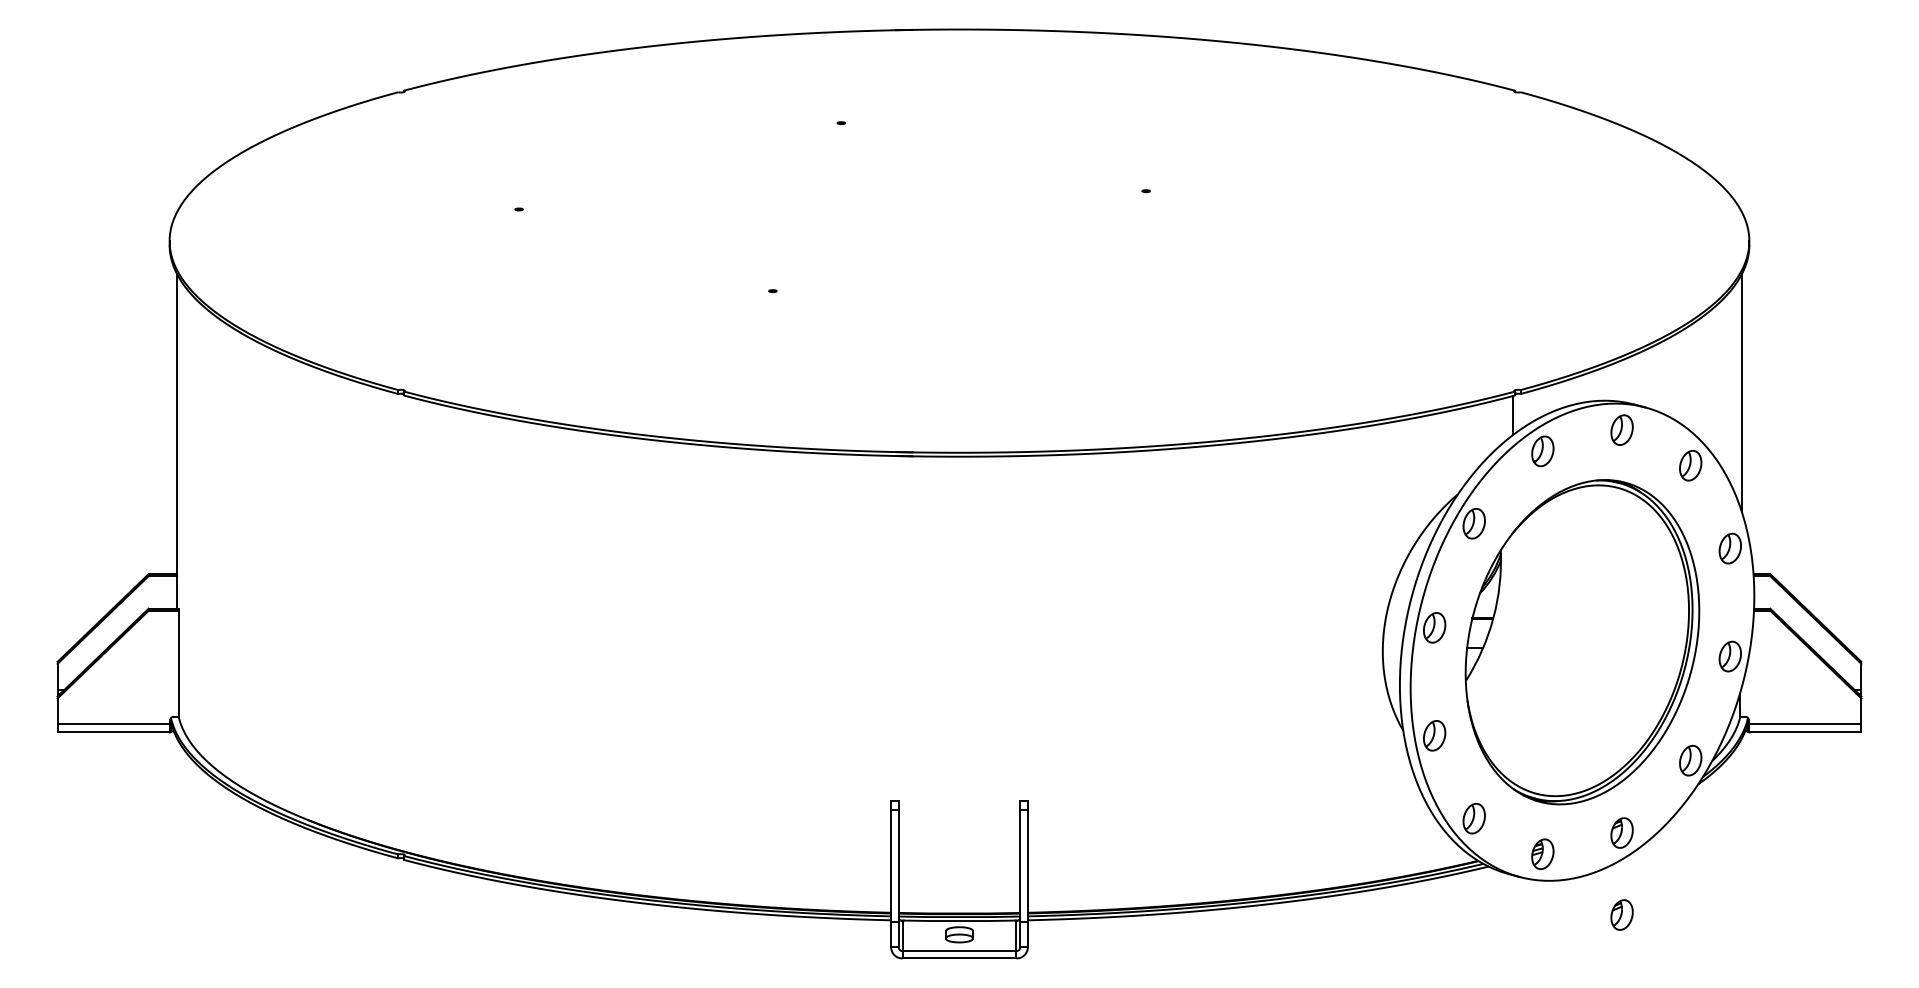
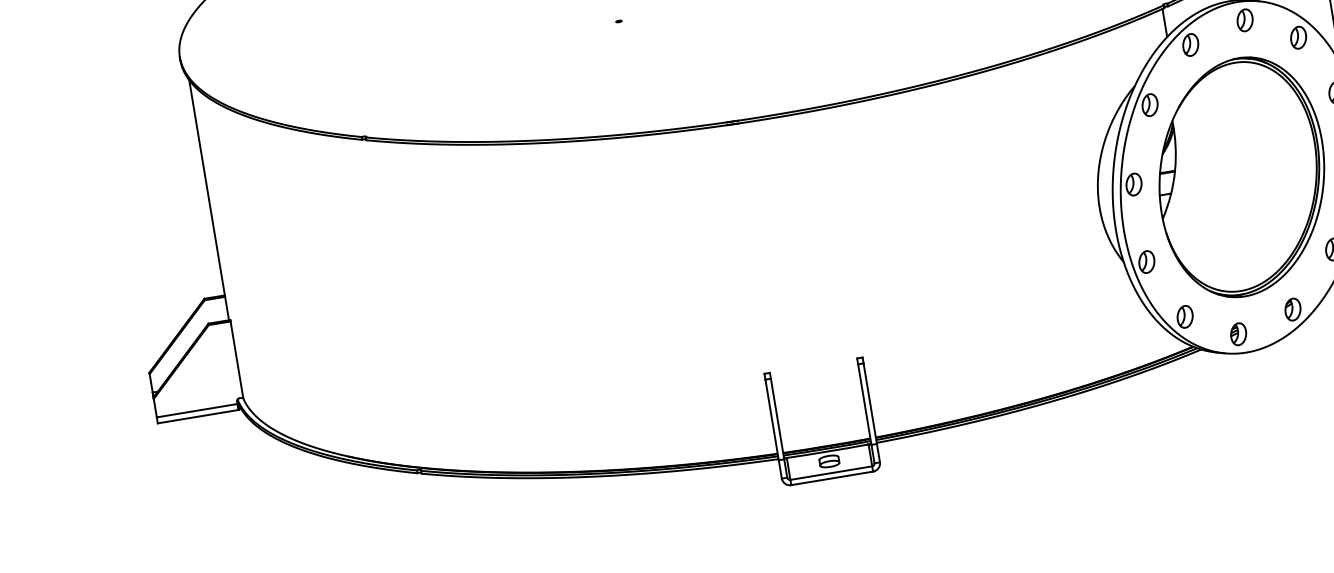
part: (1621, 914) -> (1302, 368), removed

